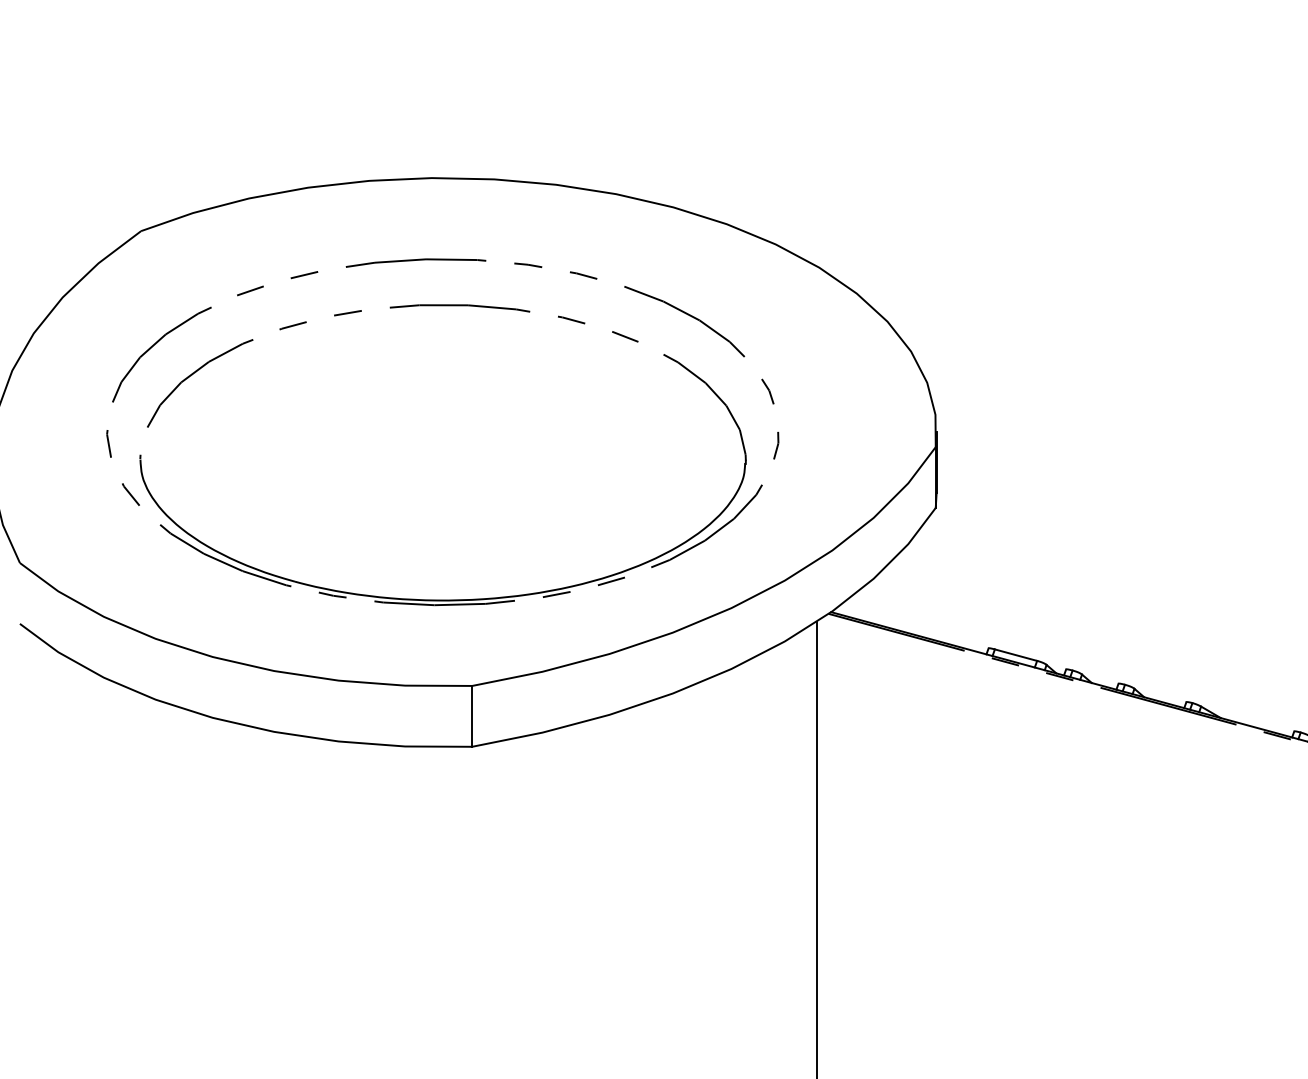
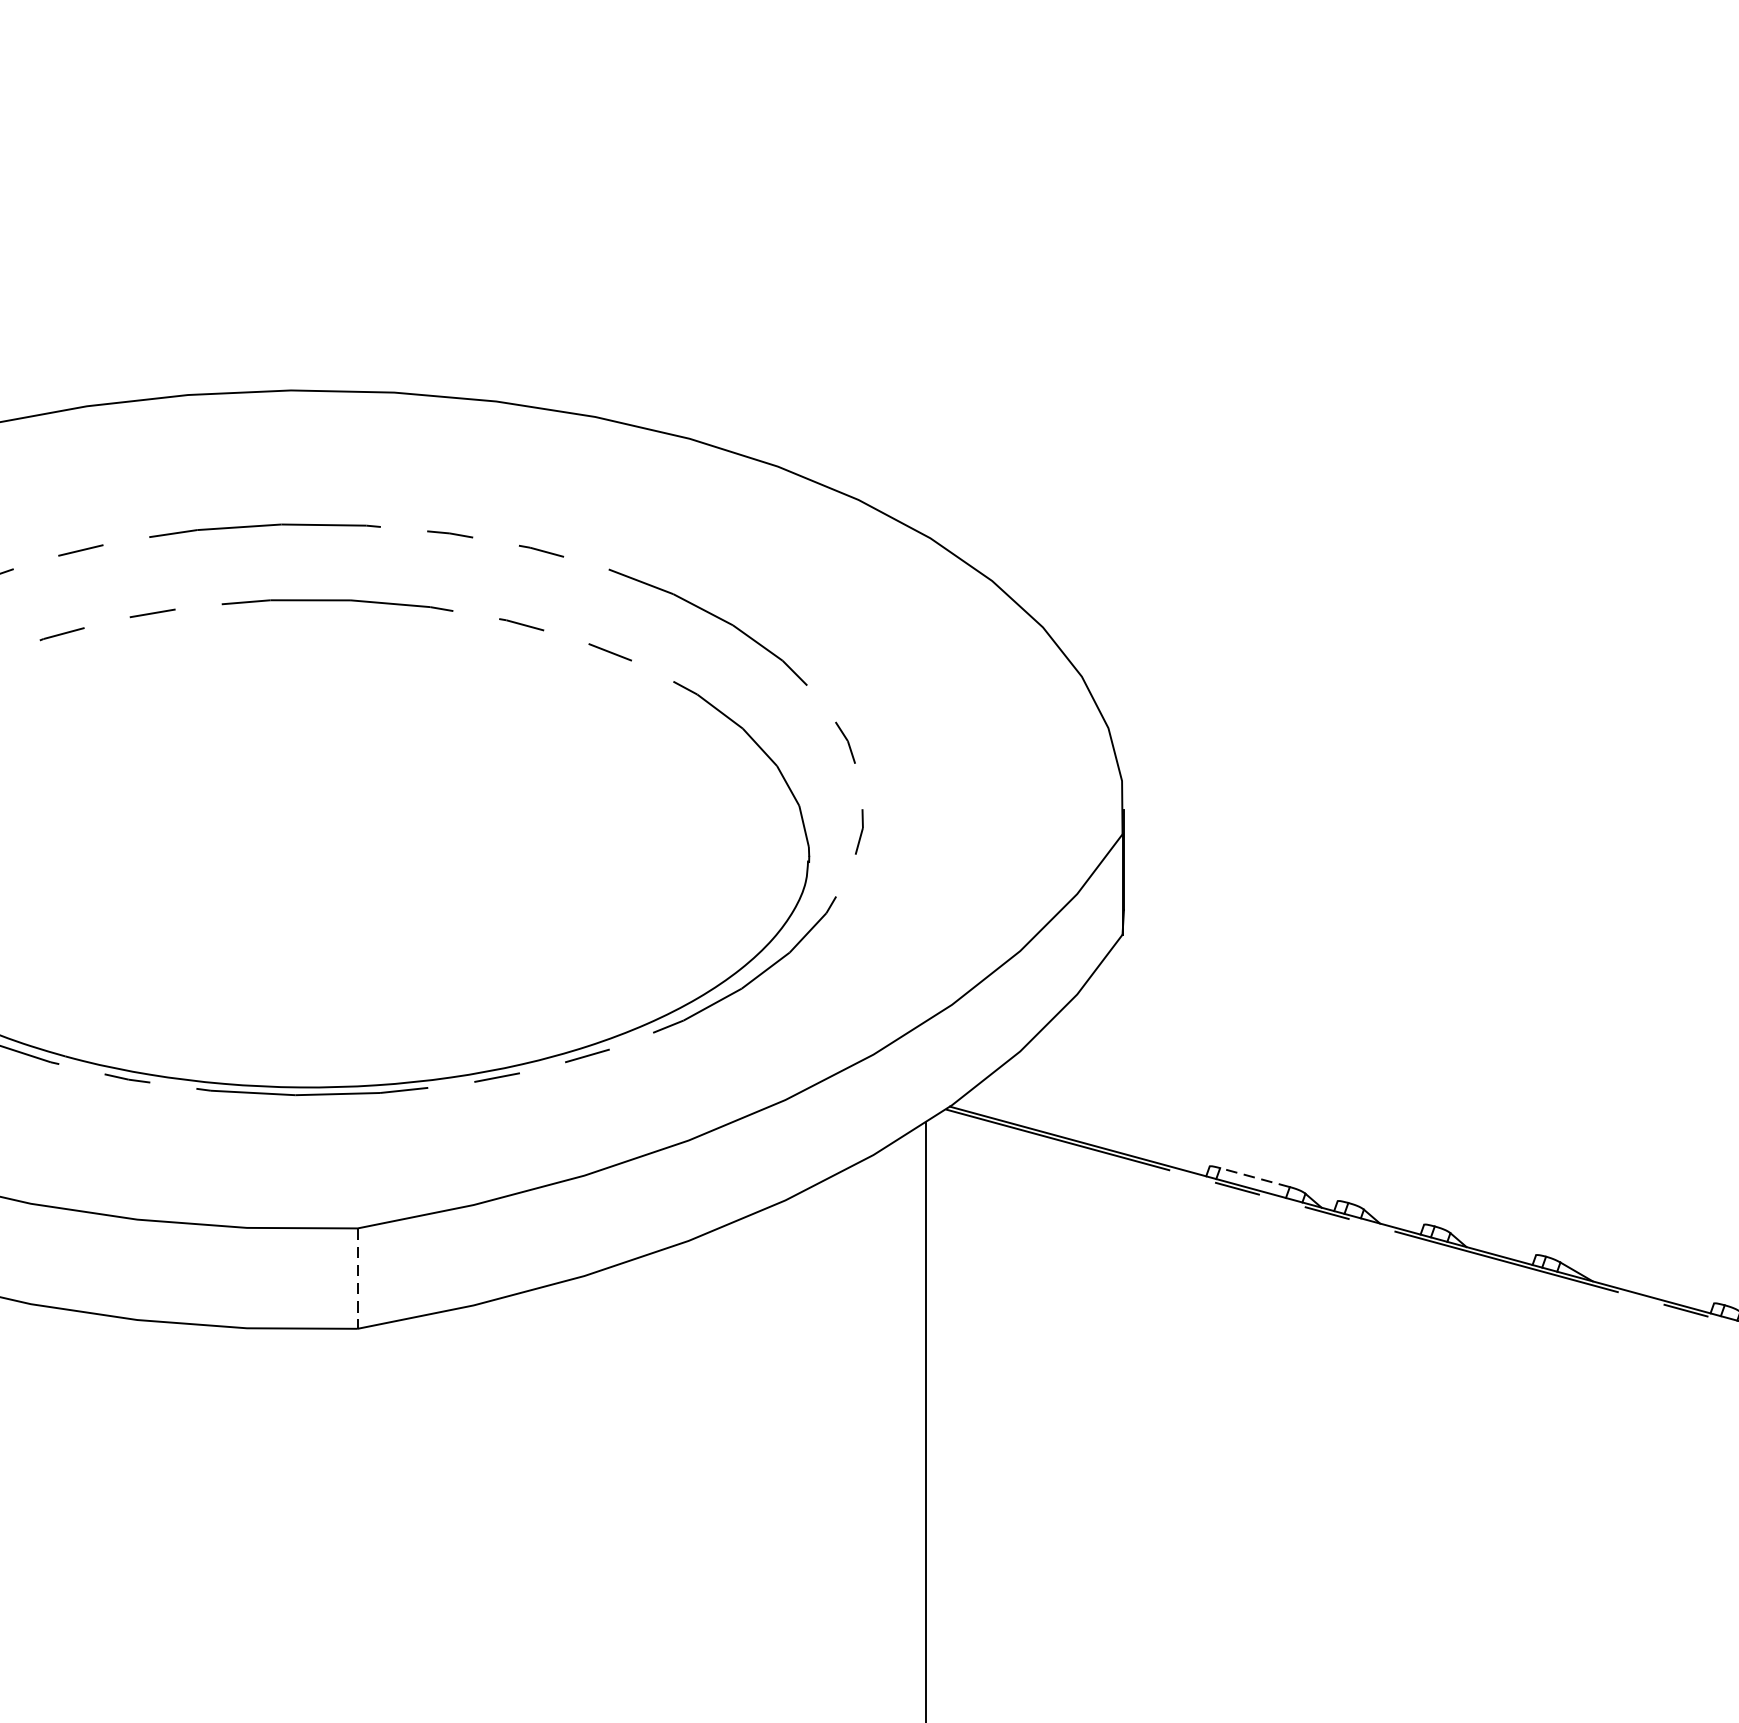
line: (1016, 655) -> (1255, 1178), solid -> dashed
line: (472, 716) -> (358, 1278), solid -> dashed

